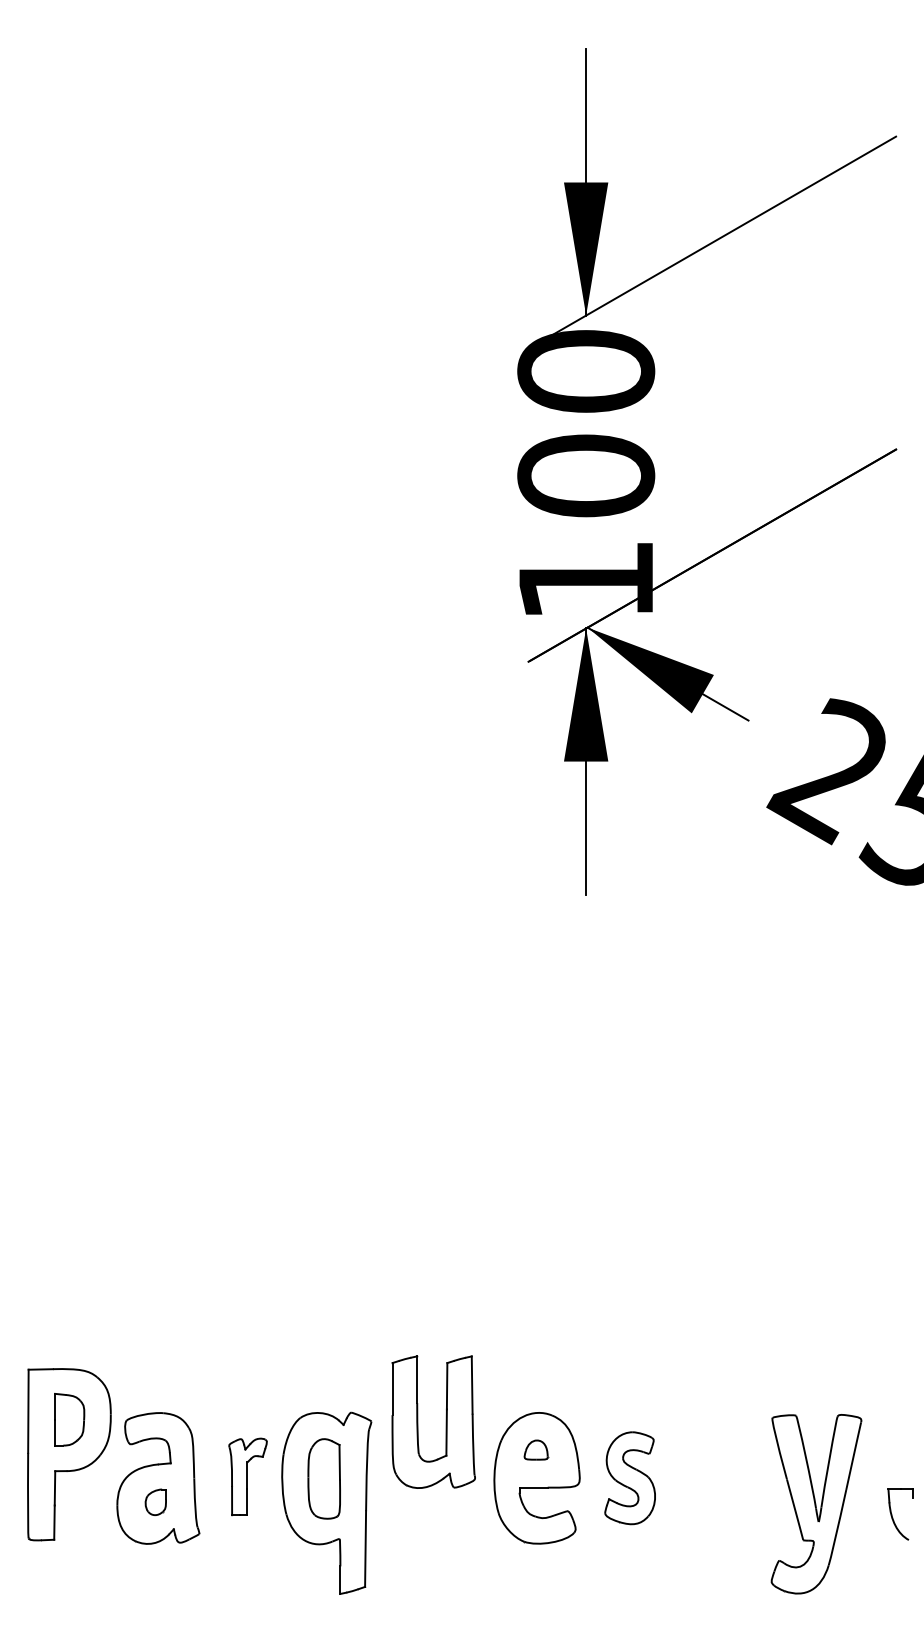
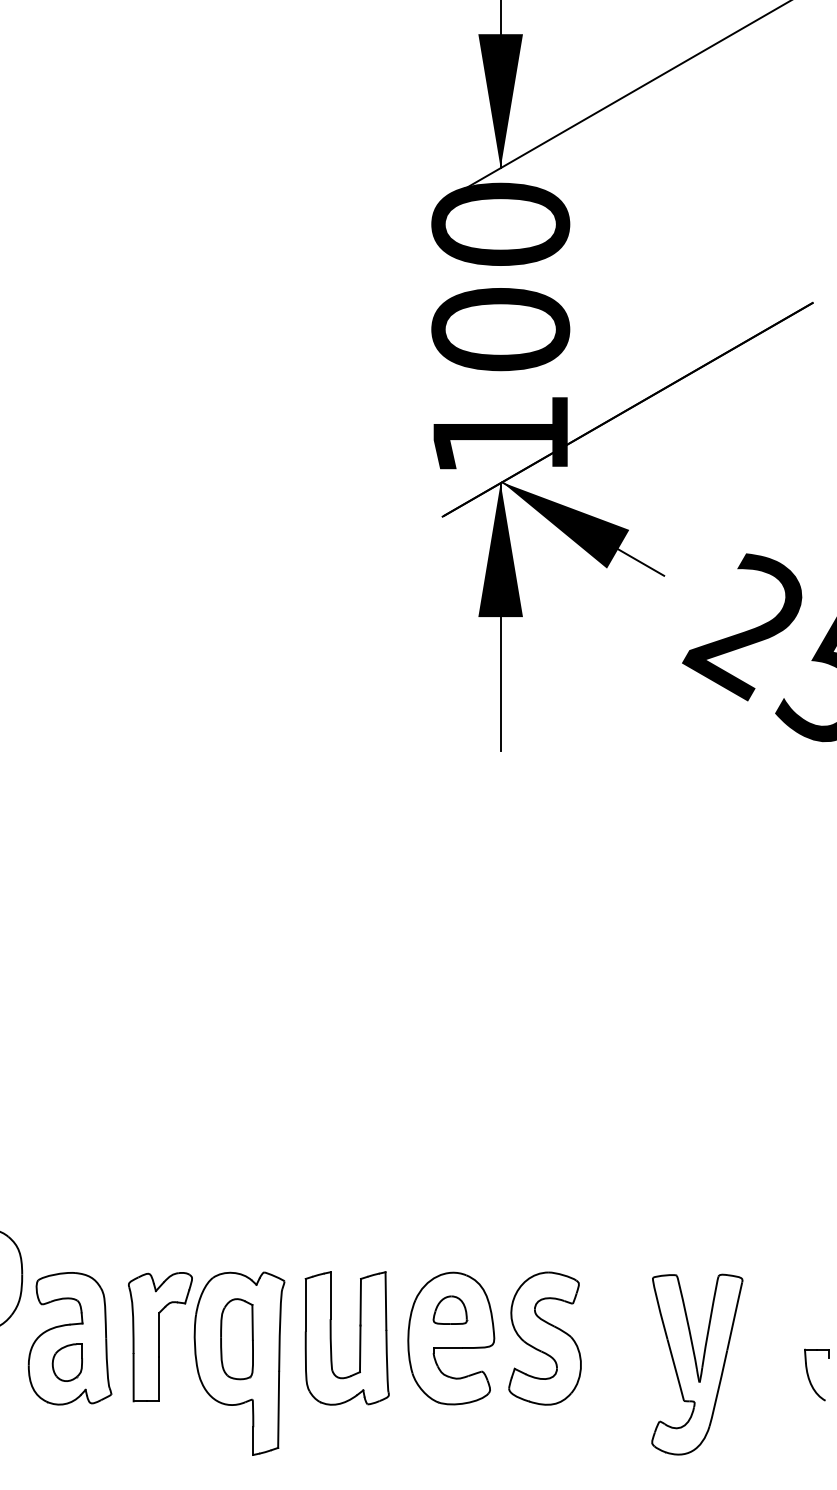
part: (445, 1421) -> (359, 1337), moved
part: (536, 1449) -> (450, 1309), size x1.43
part: (247, 1476) -> (159, 1336), size x1.67
part: (629, 1477) -> (544, 1337), size x1.43
part: (155, 1502) -> (67, 1362), size x1.43
part: (816, 1504) -> (697, 1364), moved

